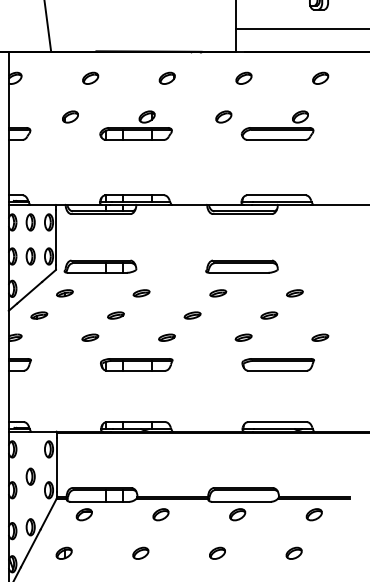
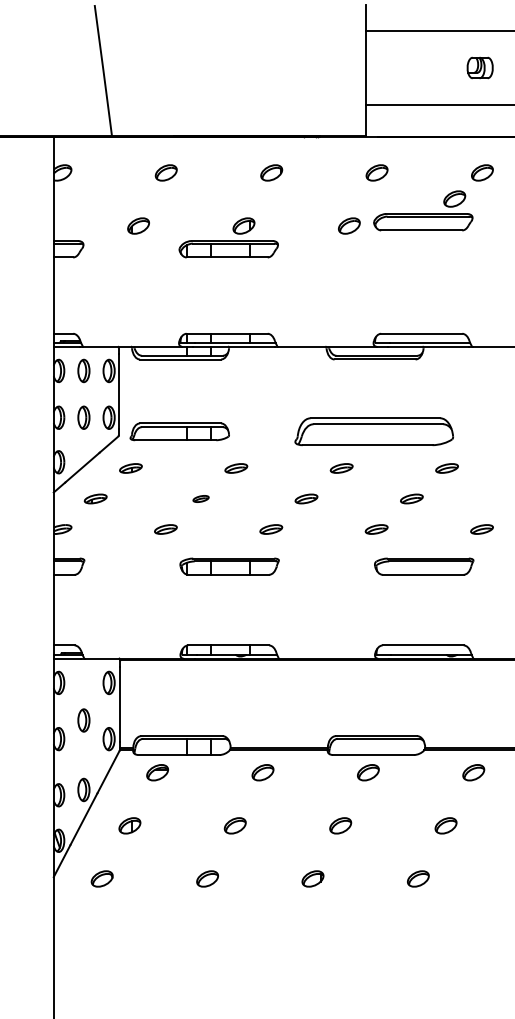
part: (277, 125) -> (423, 210), moved
part: (242, 266) -> (374, 431), size x1.6
part: (115, 315) -> (200, 498), size x0.7

